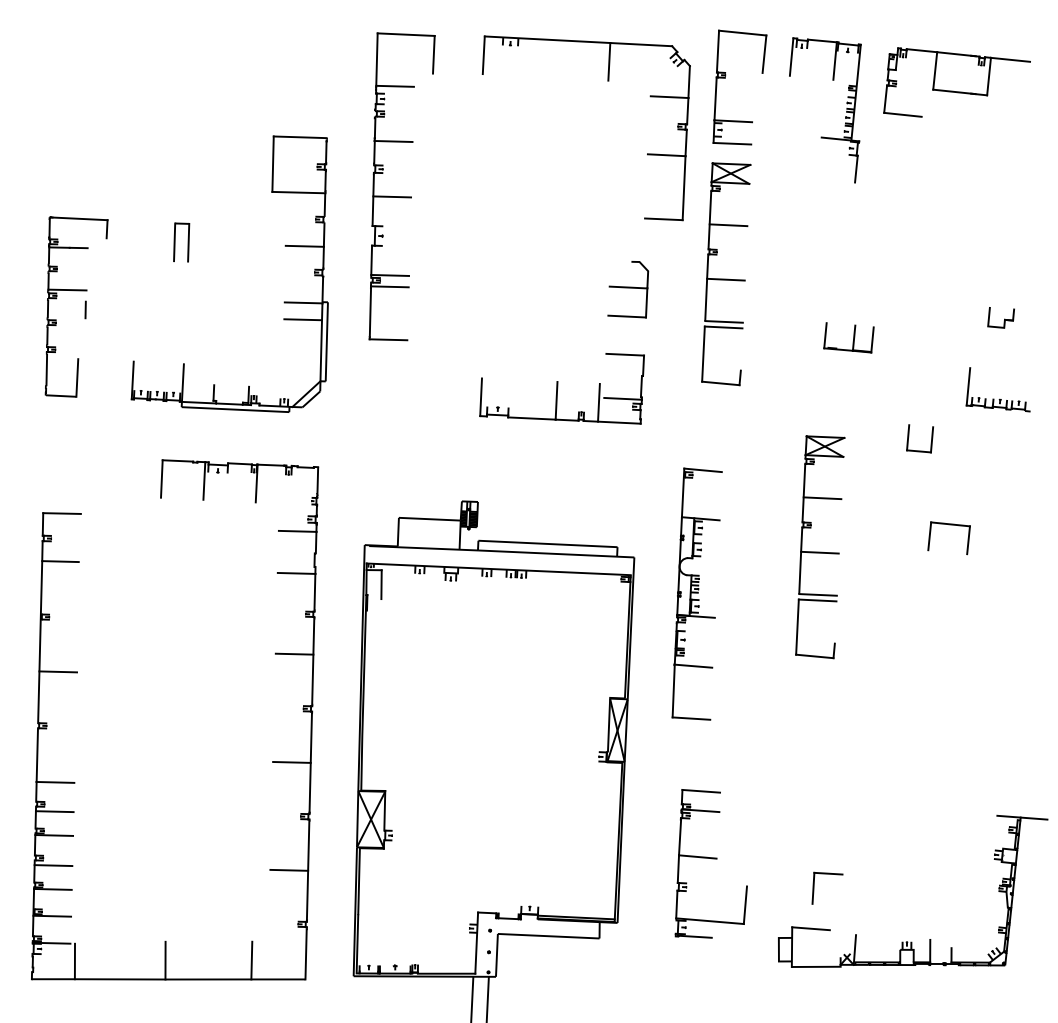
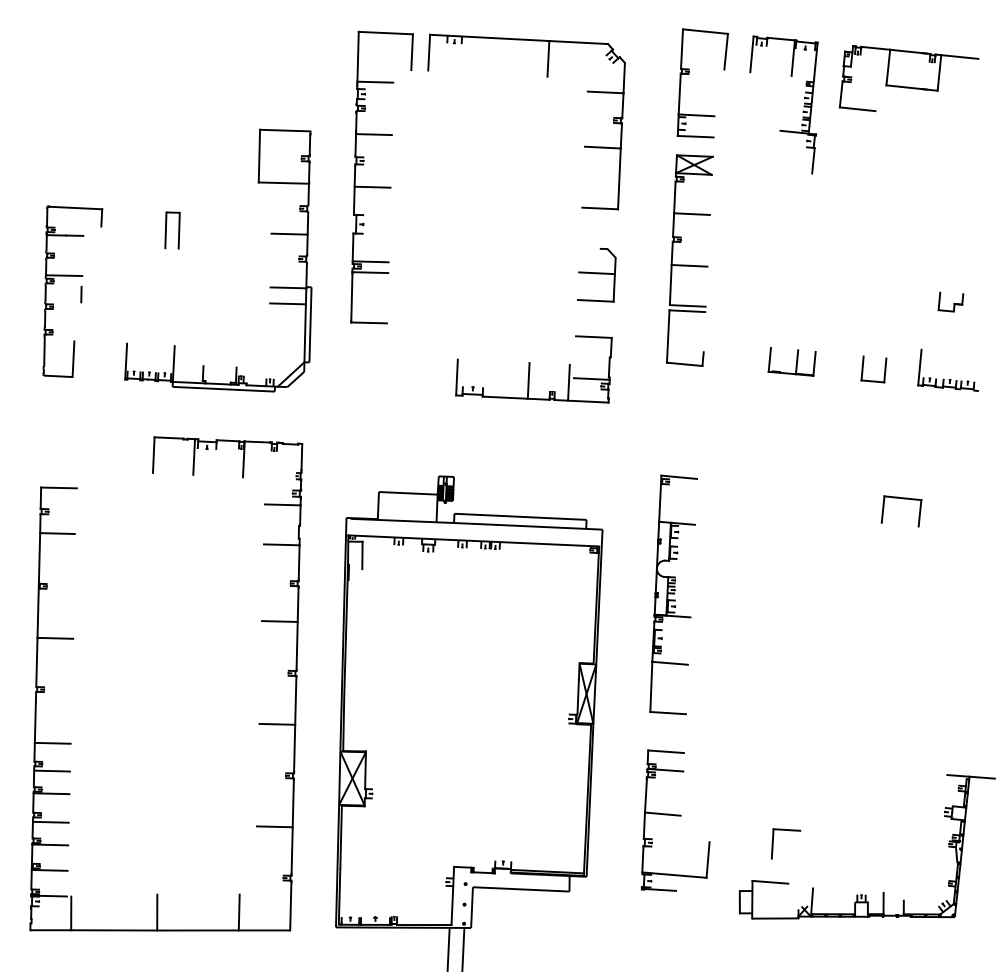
part: (607, 81) -> (546, 77), moved
part: (848, 337) -> (791, 361), moved
part: (909, 437) -> (863, 368), moved
part: (820, 547) -> (779, 520), removed
part: (696, 593) -> (672, 594), moved

